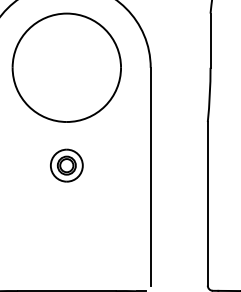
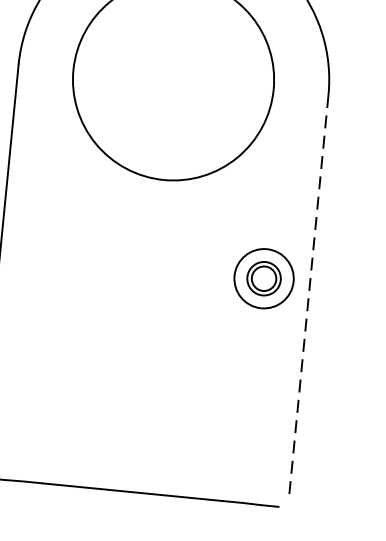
part: (66, 165) -> (263, 278), moved
line: (150, 177) -> (308, 297), solid -> dashed

